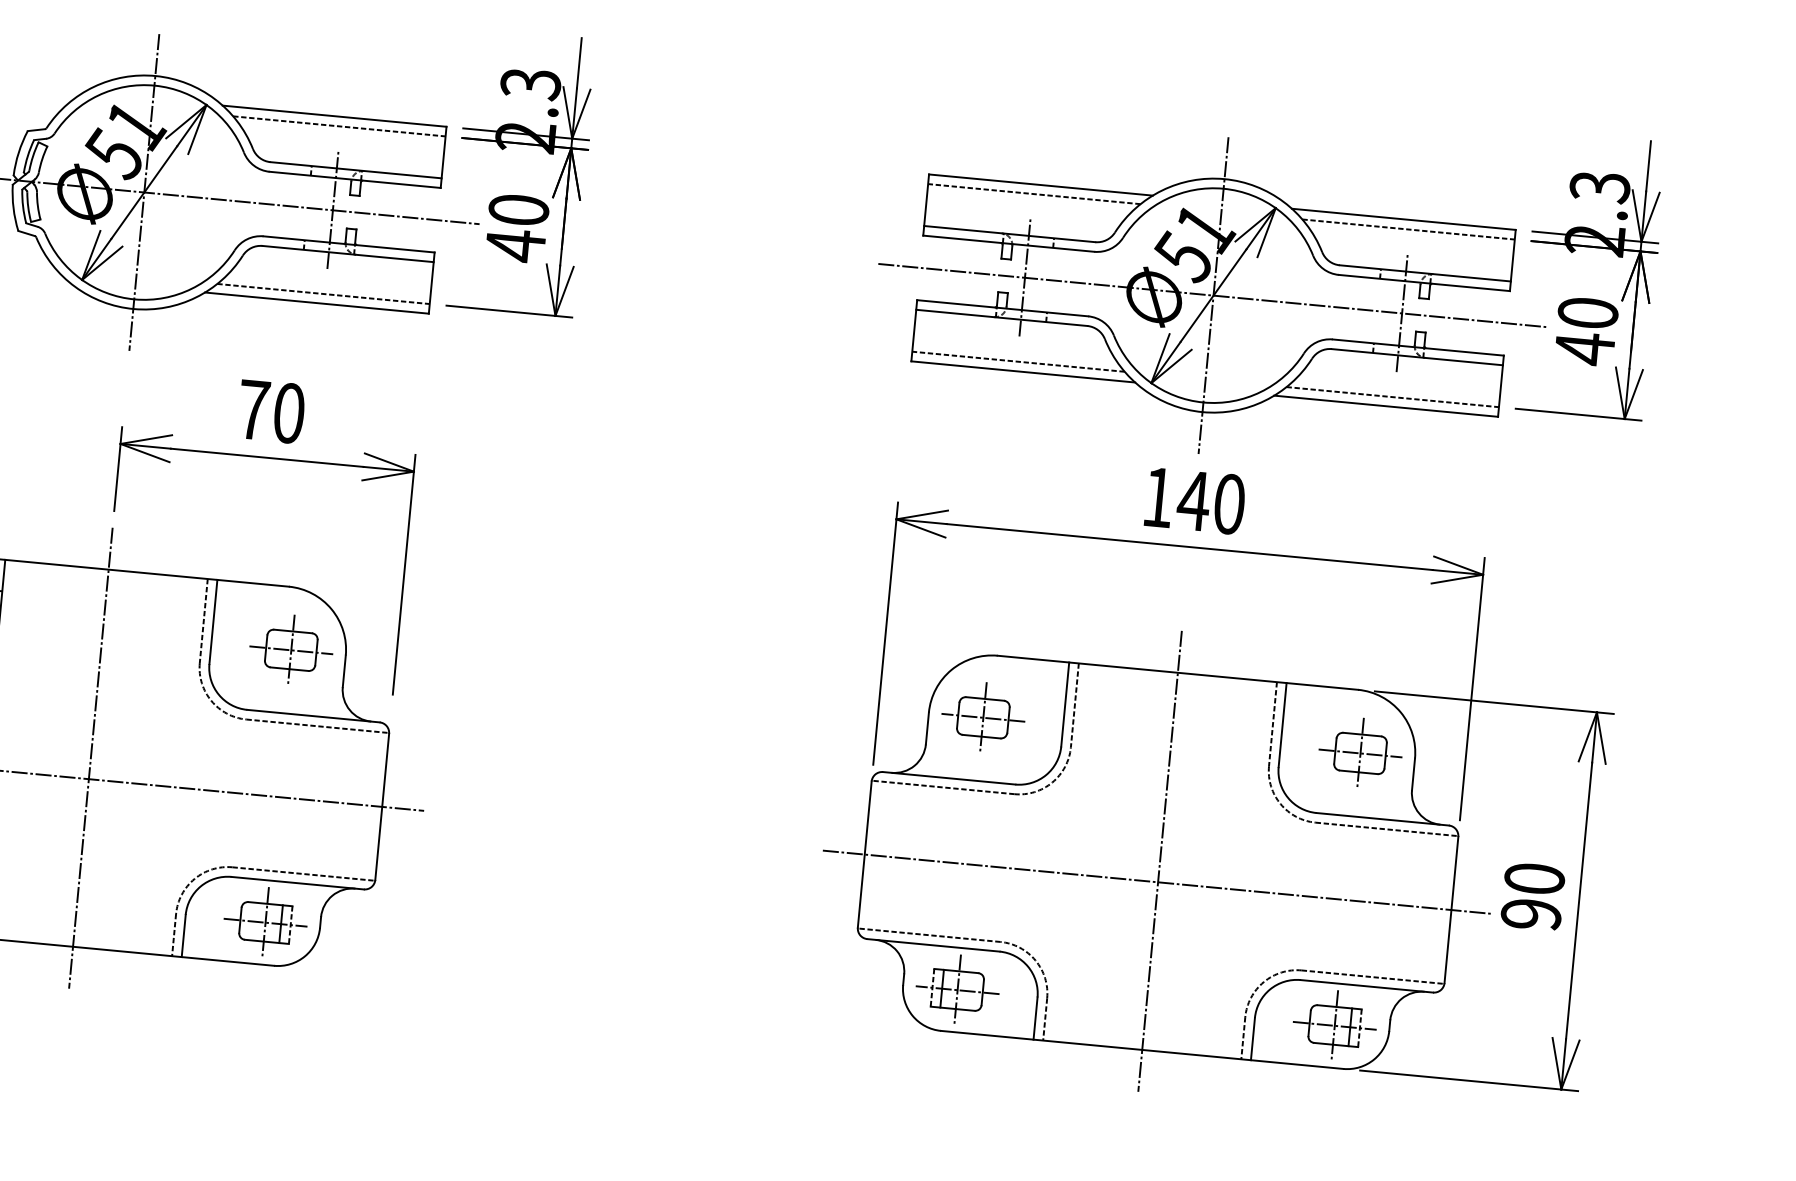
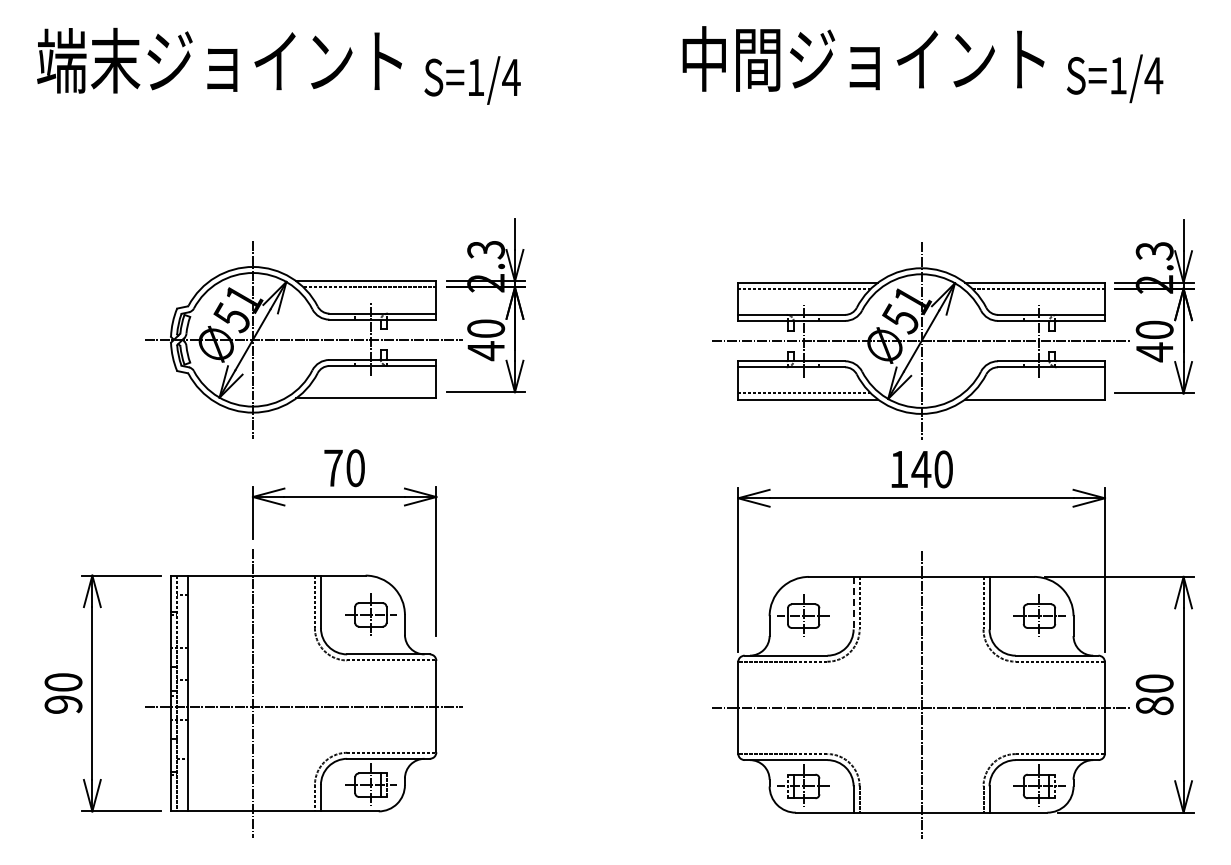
line: (322, 294) -> (369, 392), removed
line: (1392, 397) -> (1038, 393), removed
line: (1064, 705) -> (853, 603), solid -> dashed
text: (1530, 913) -> (1154, 705), 90 -> 80

